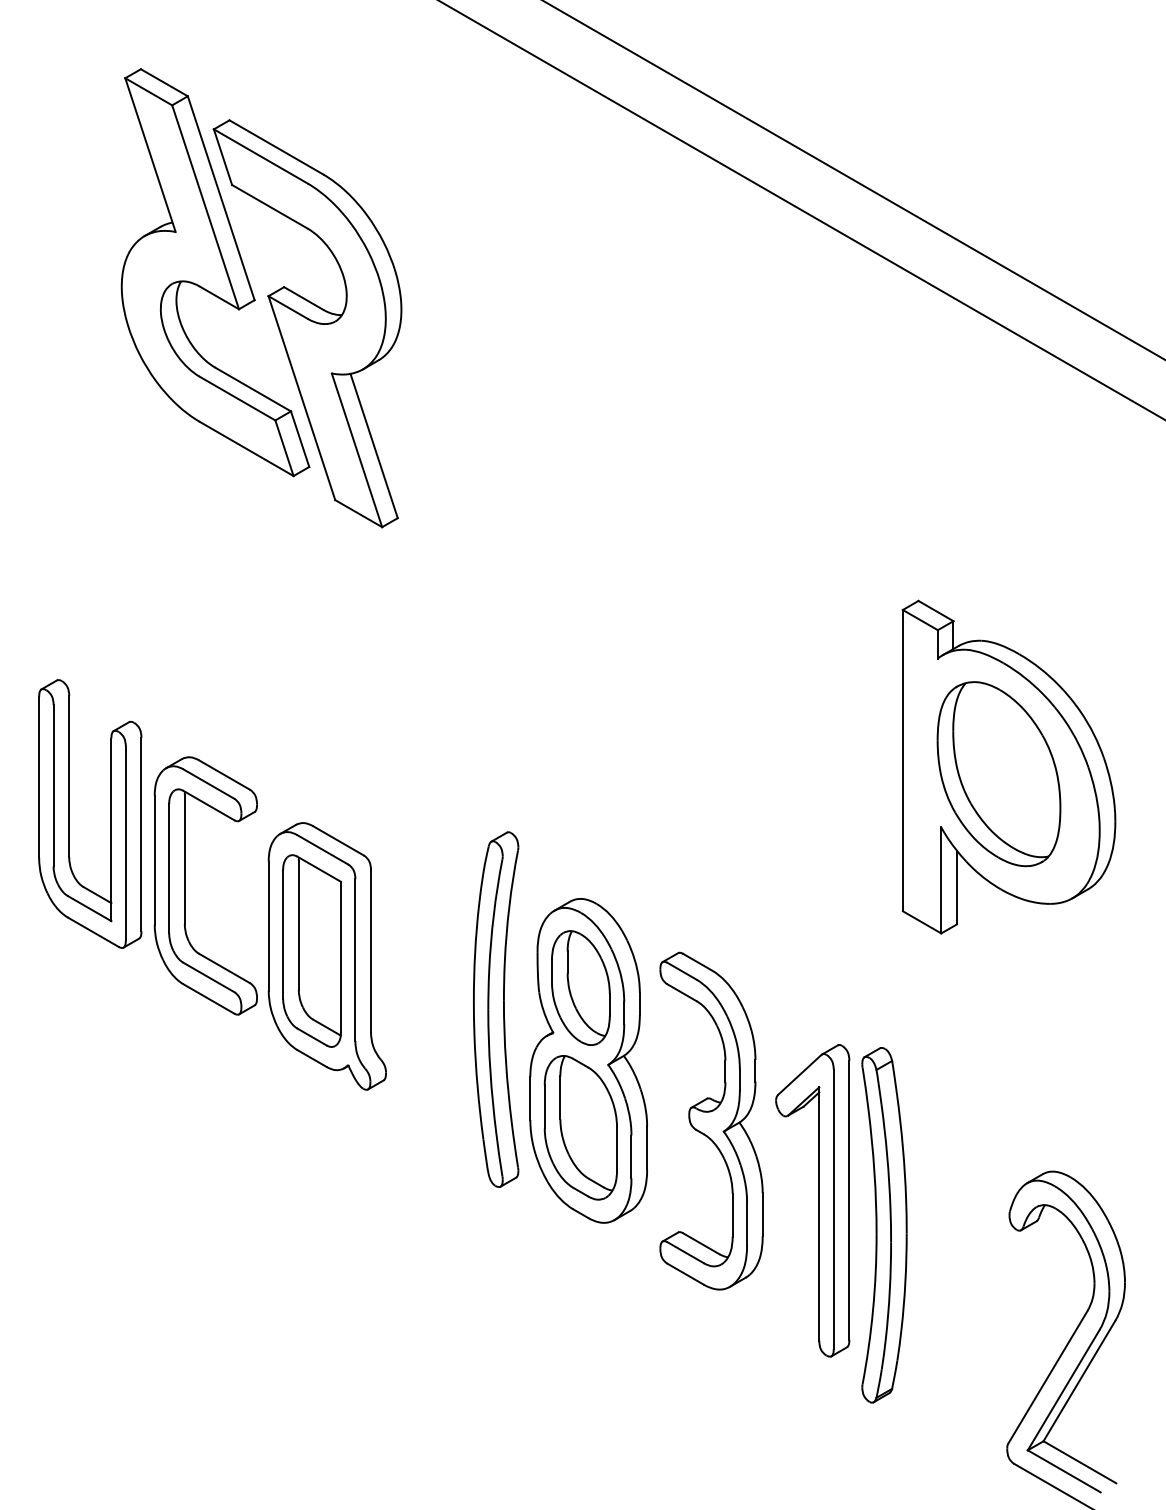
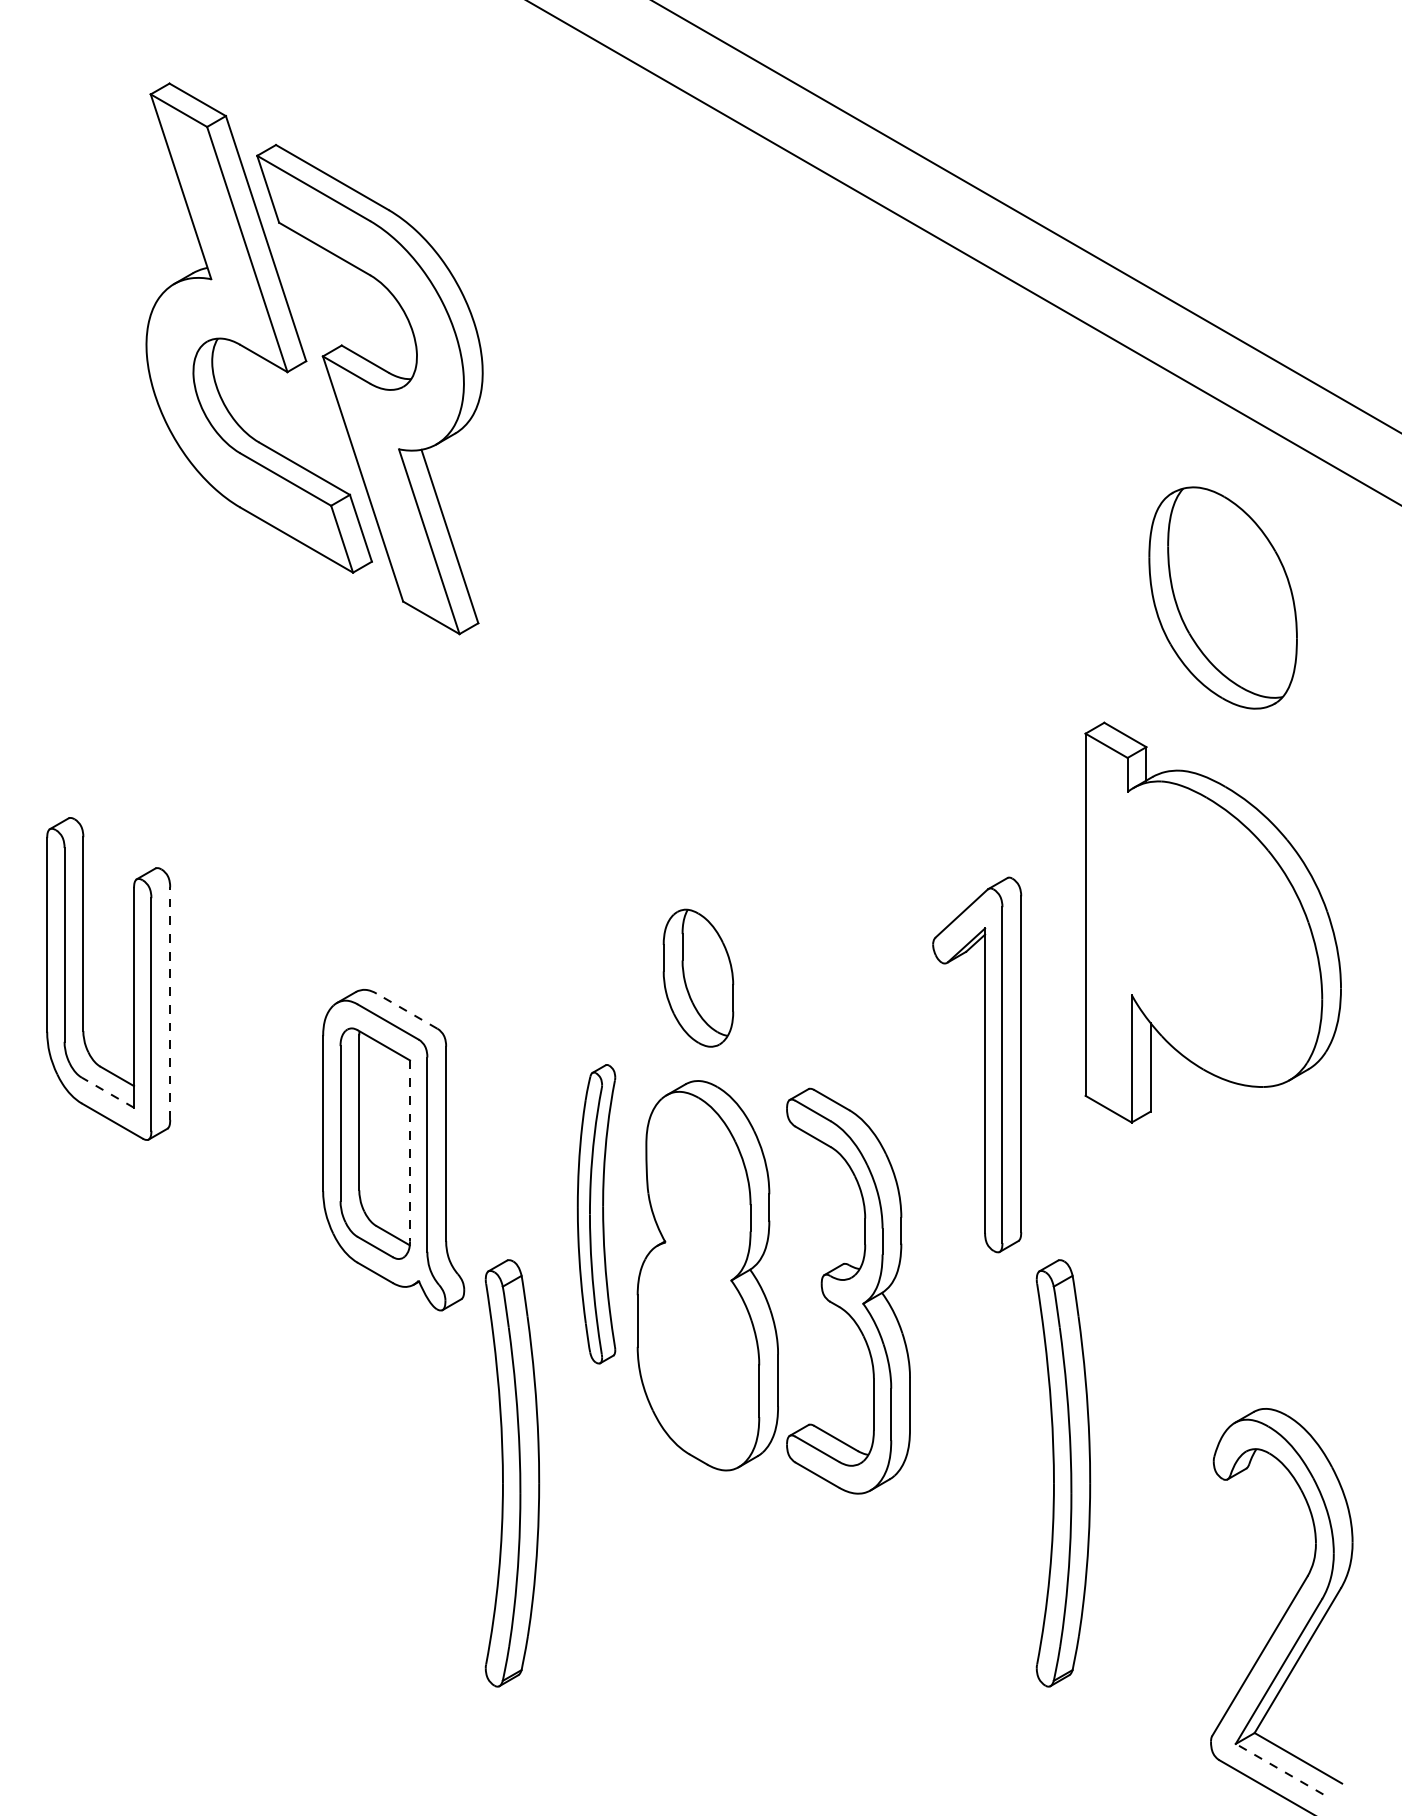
part: (998, 773) -> (1222, 597), moved
line: (141, 834) -> (170, 1003), solid -> dashed
line: (338, 840) -> (406, 1010), solid -> dashed
part: (184, 886) -> (222, 1065), removed
line: (89, 908) -> (107, 1092), solid -> dashed
line: (341, 957) -> (410, 1151), solid -> dashed
part: (580, 987) -> (698, 977), moved
part: (496, 1009) -> (596, 1214), size x0.7
part: (711, 1120) -> (848, 1290), moved
part: (580, 1127) -> (698, 1355), removed
part: (818, 1200) -> (984, 1064), moved
part: (426, 1225) -> (512, 1473), added
line: (1064, 1471) -> (1279, 1769), solid -> dashed

